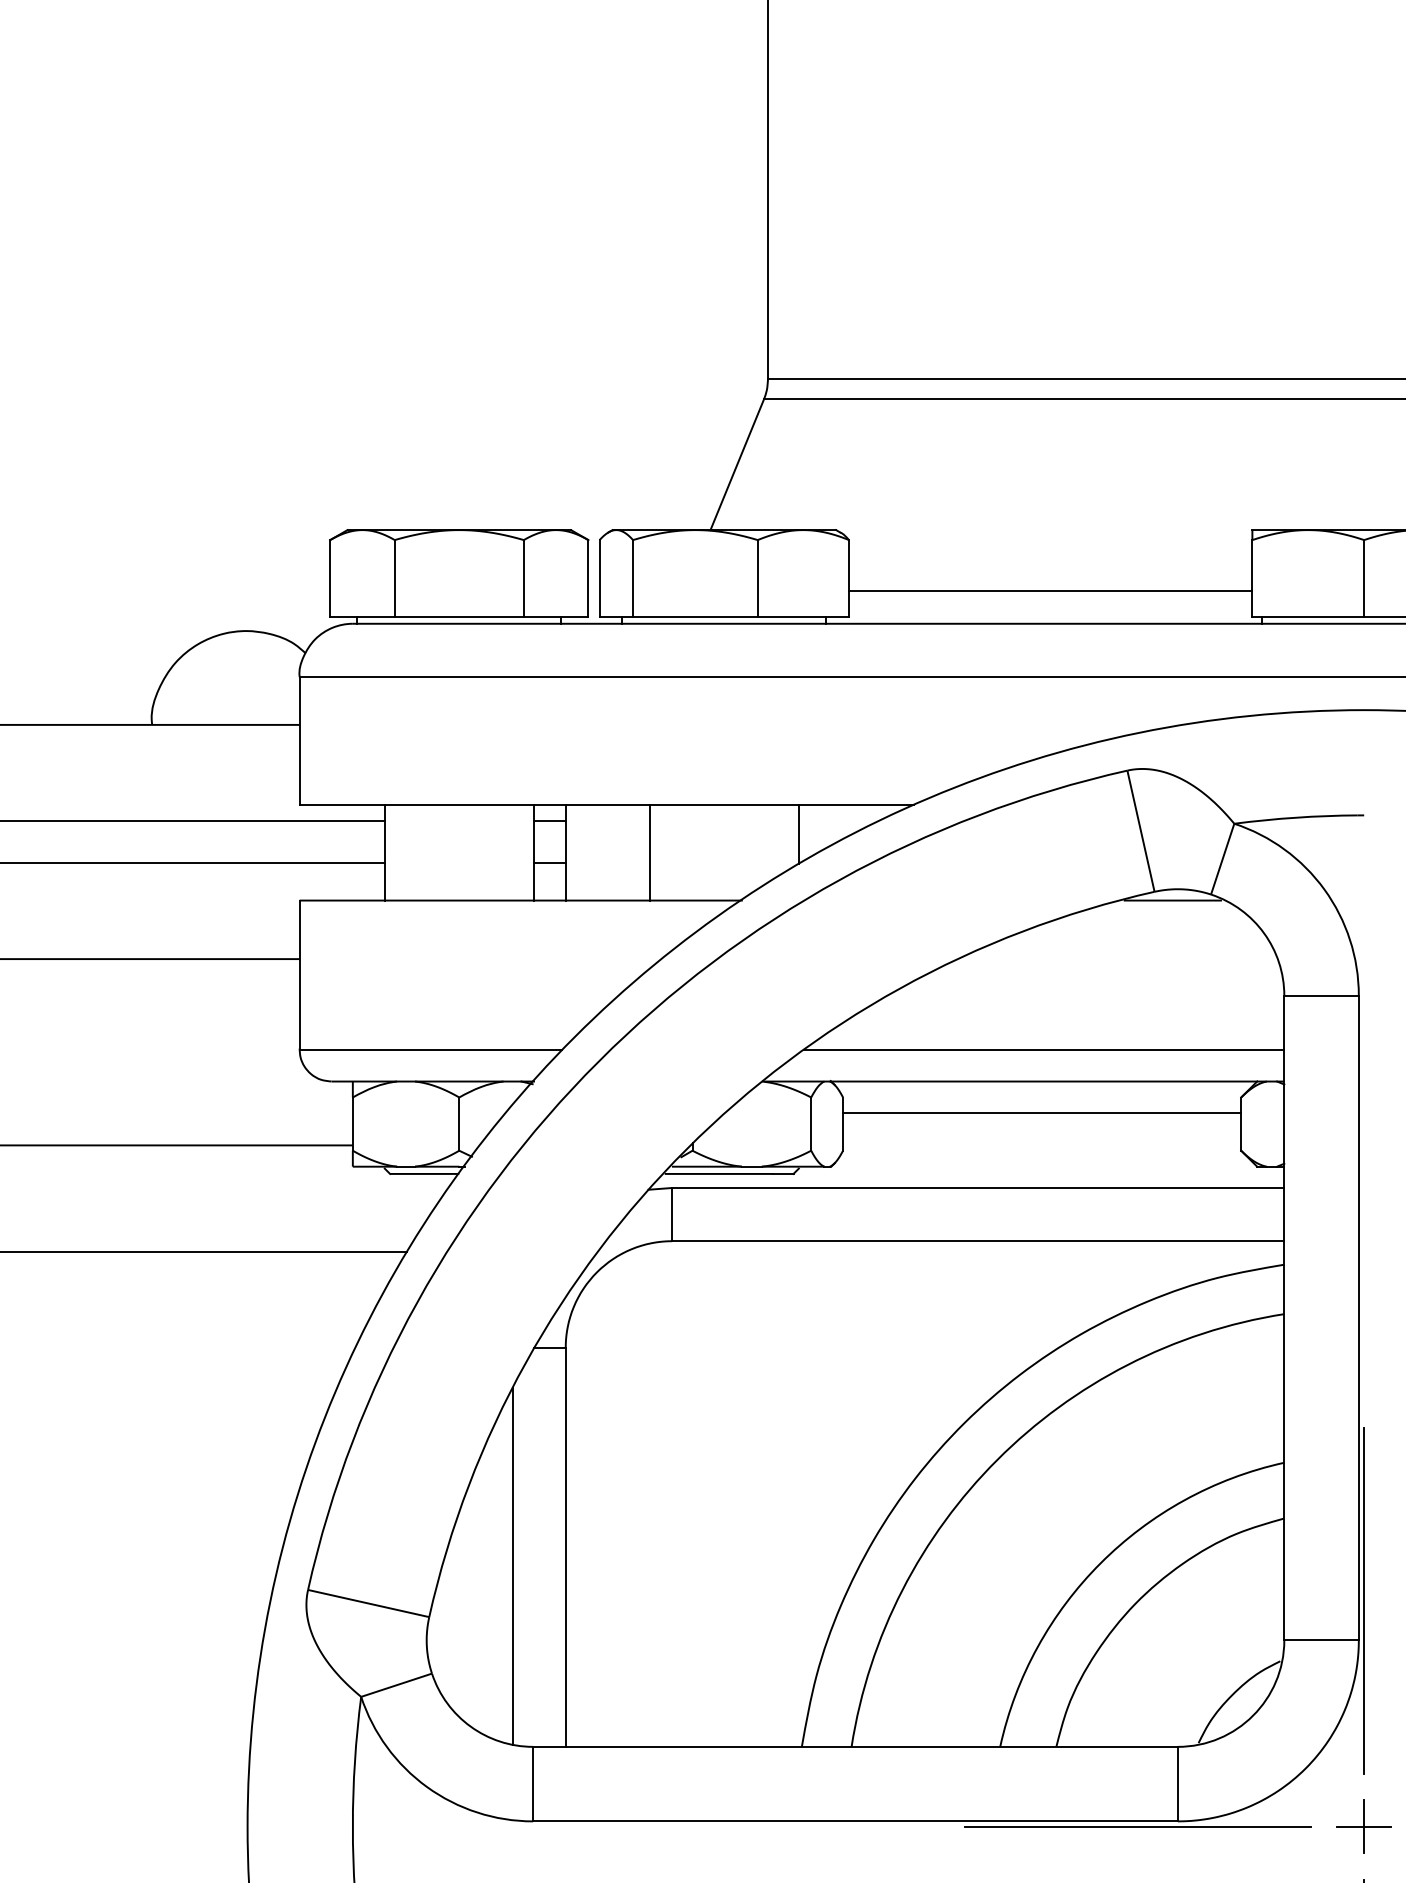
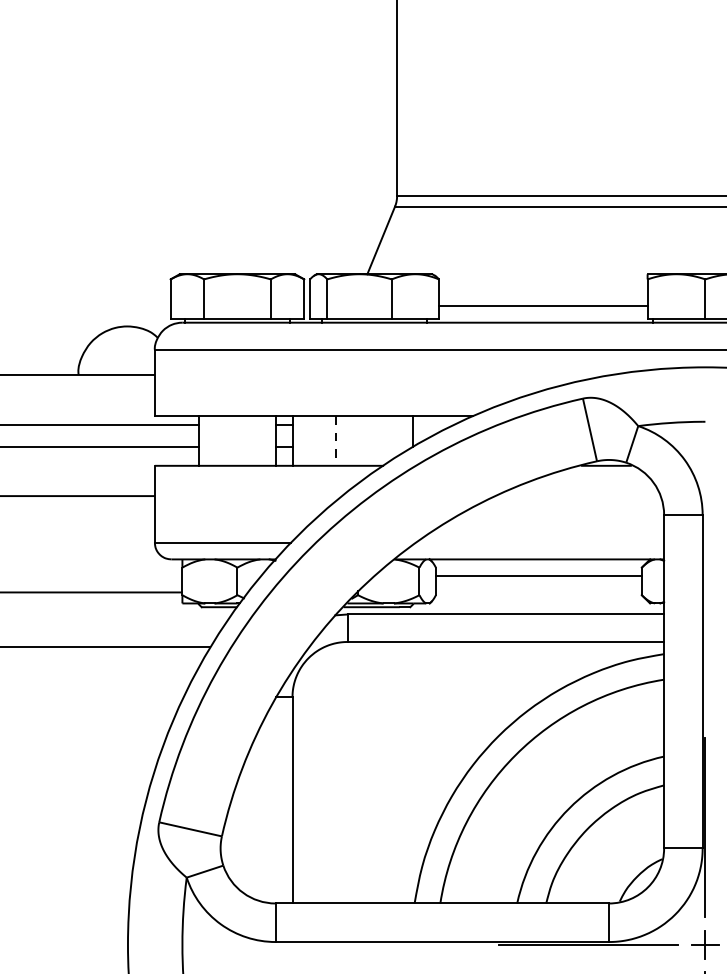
line: (648, 853) -> (335, 441), solid -> dashed
line: (1043, 1048) -> (539, 542), removed
line: (511, 1565) -> (264, 809), removed

